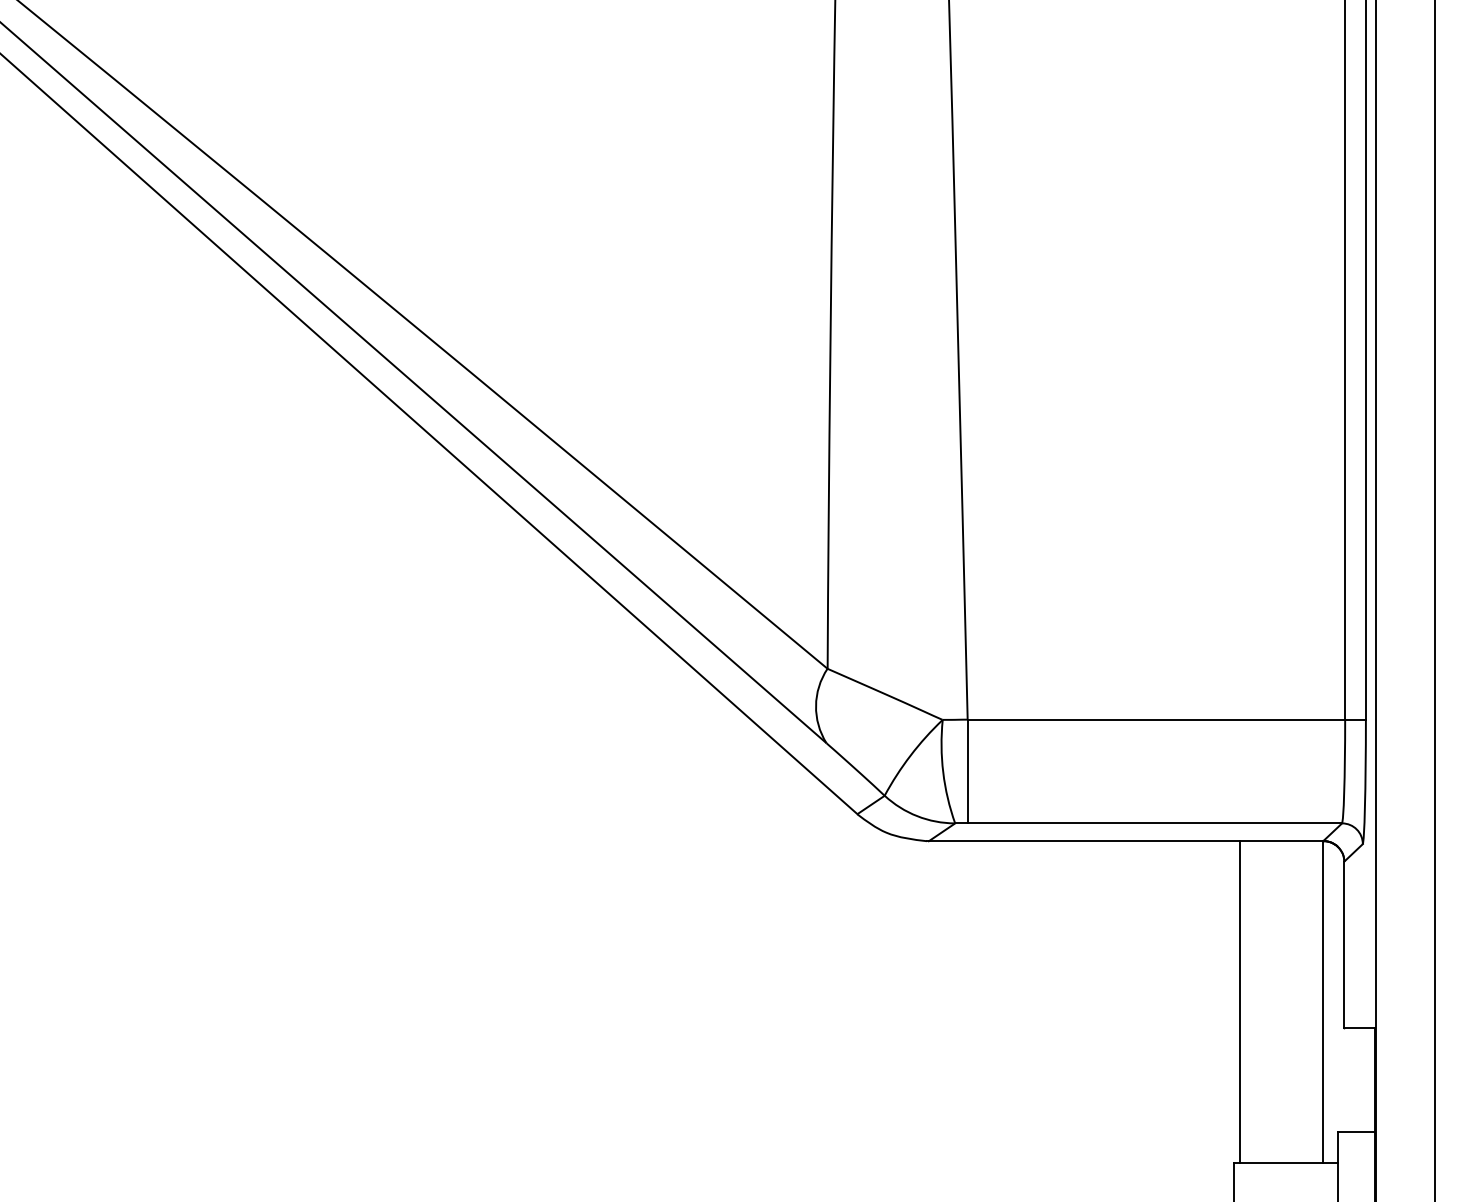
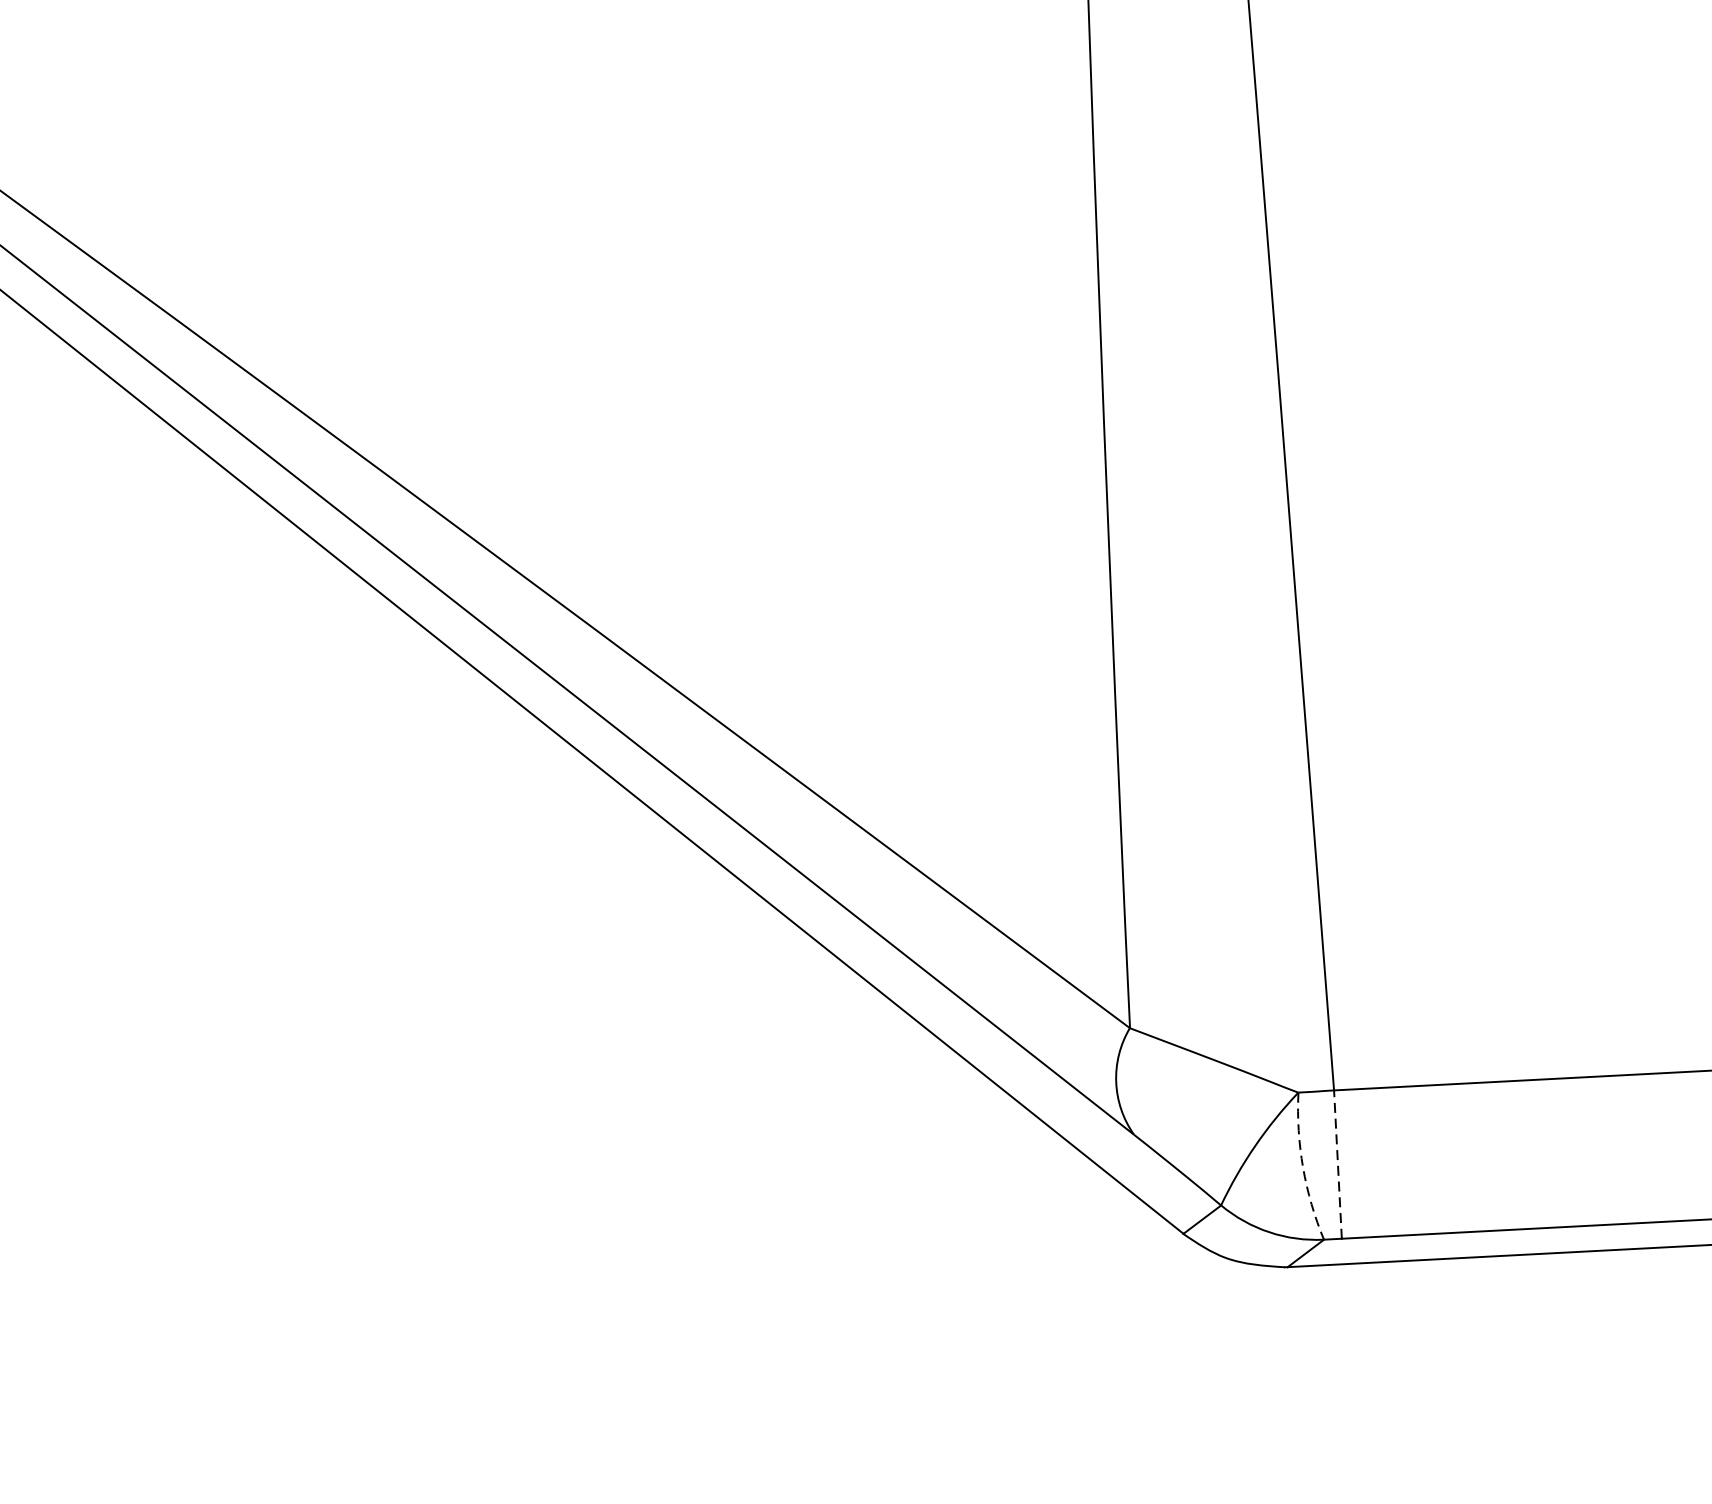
line: (967, 771) -> (1337, 1164), solid -> dashed
arc: (943, 772) -> (1303, 1167), solid -> dashed

